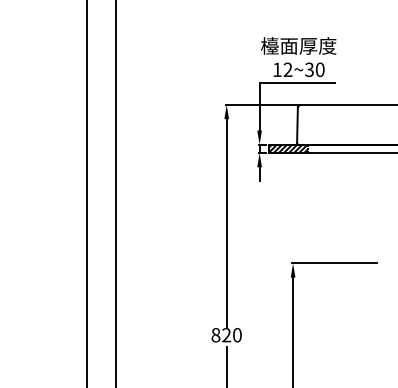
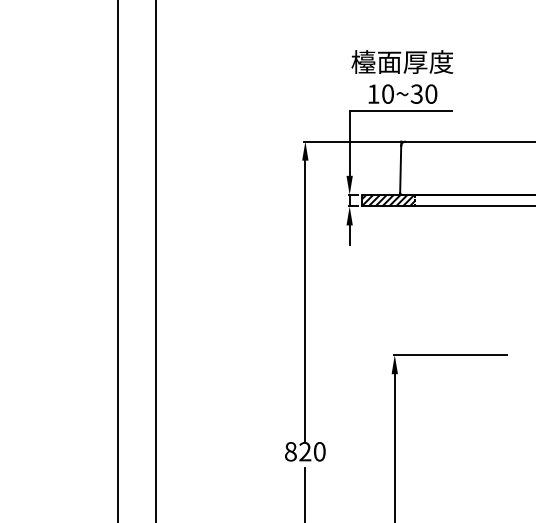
text: (287, 69) -> (387, 93), 12~30 -> 10~30

